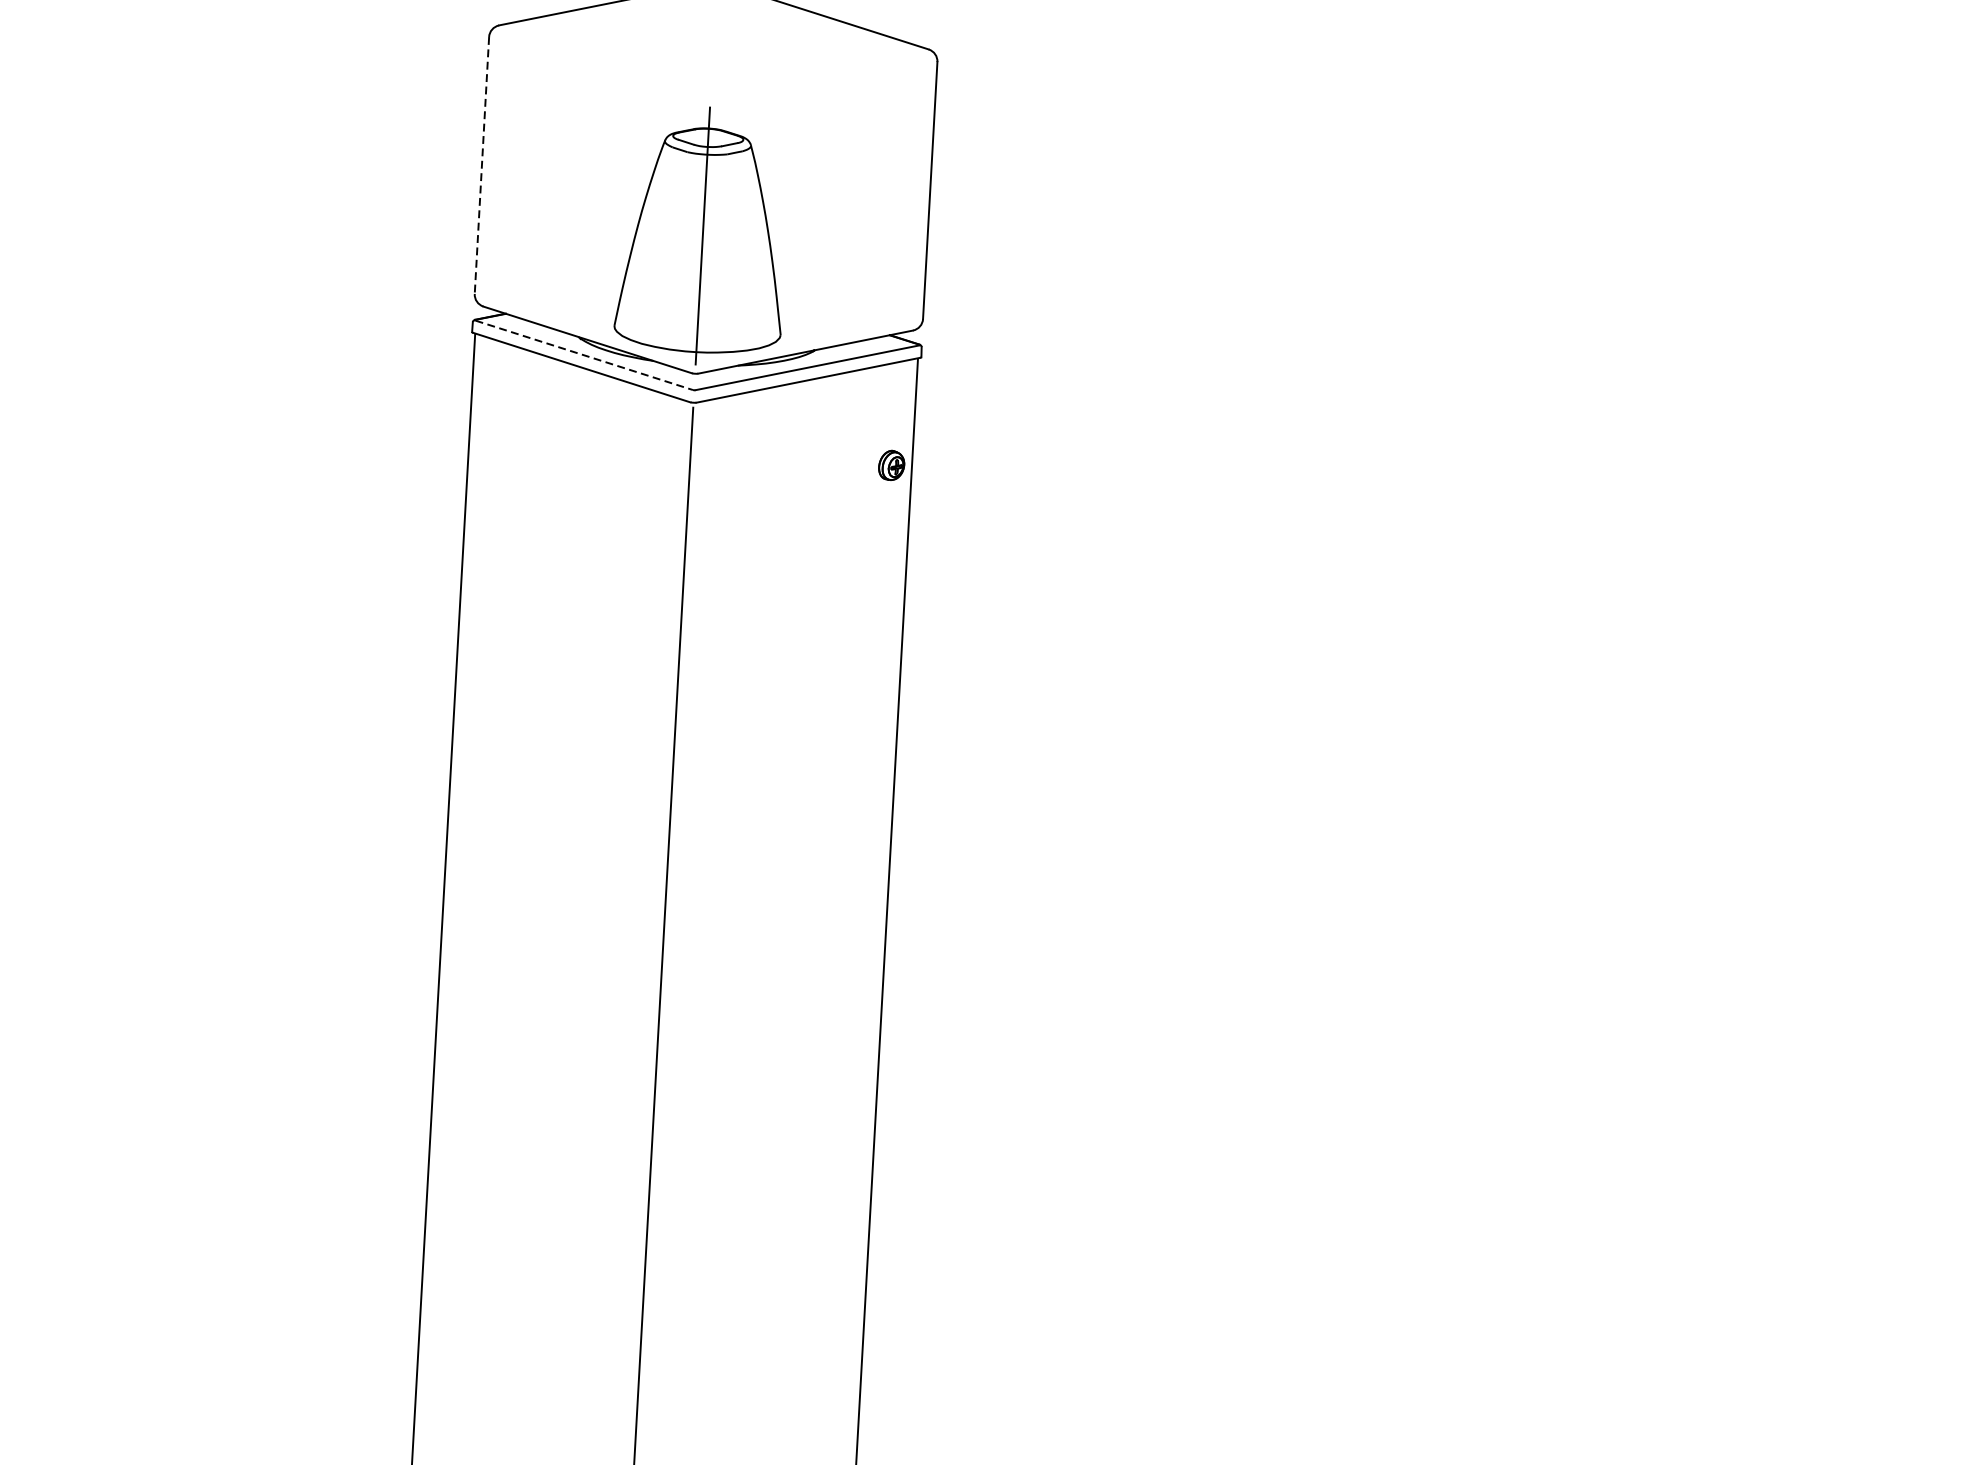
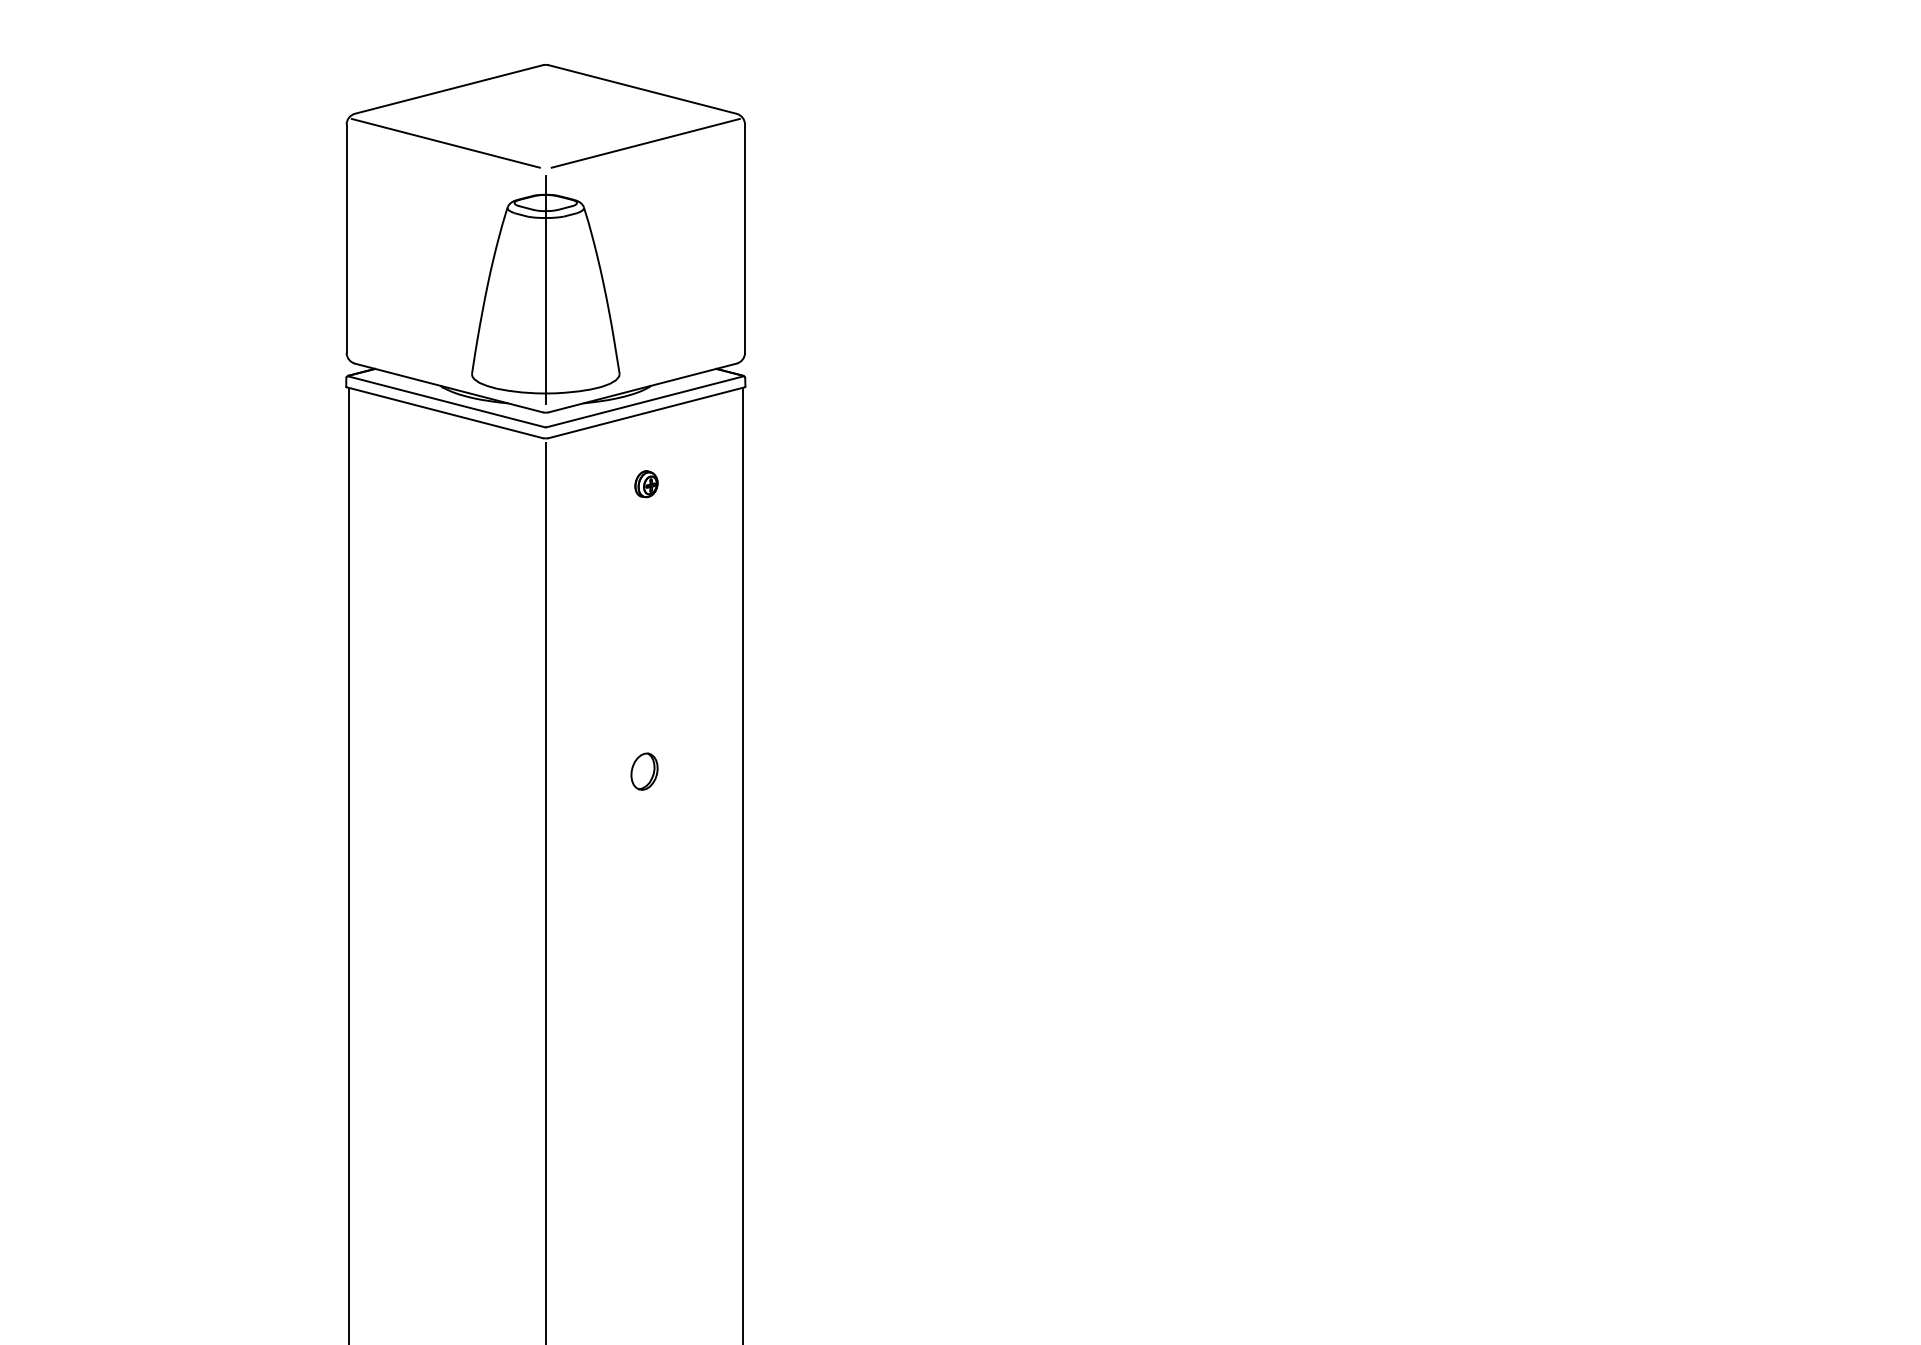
line: (599, 63) -> (445, 142), added
line: (824, 75) -> (645, 142), added
line: (481, 166) -> (346, 239), dashed -> solid
line: (585, 355) -> (447, 401), dashed -> solid
part: (891, 465) -> (646, 484), moved
part: (783, 783) -> (644, 771), added

